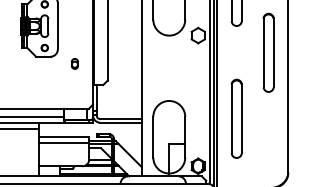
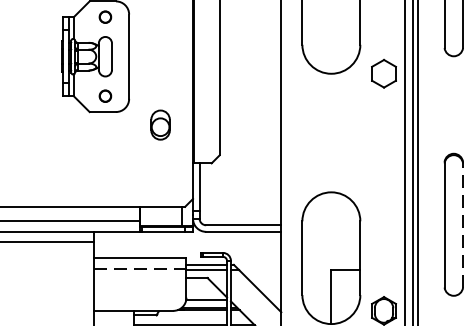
part: (74, 63) -> (159, 124), size x1.6
line: (241, 118) -> (462, 224), solid -> dashed
line: (63, 143) -> (139, 269), solid -> dashed

